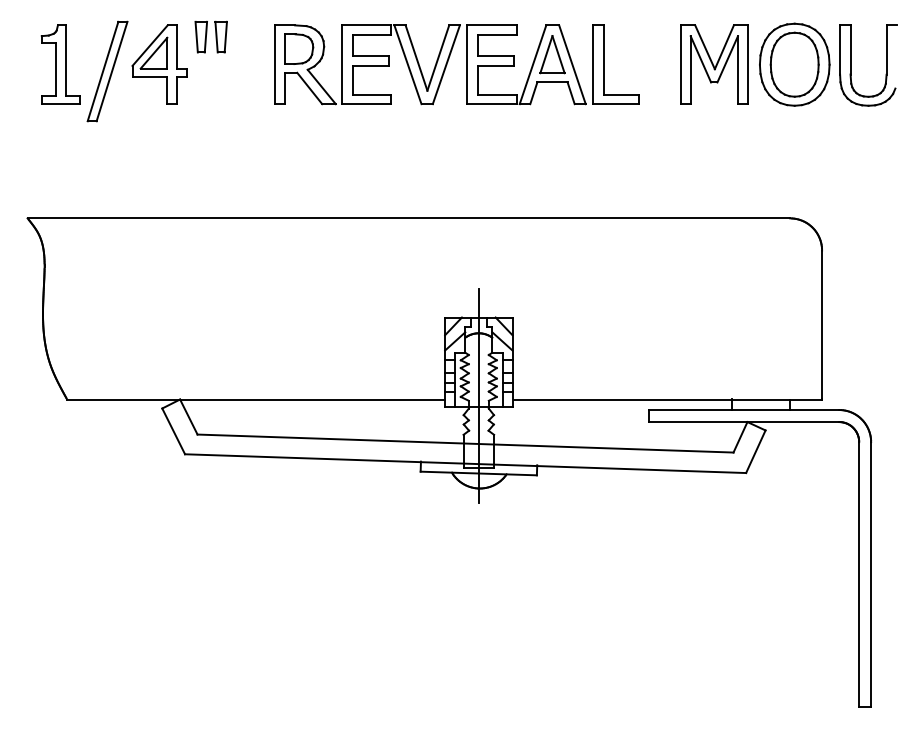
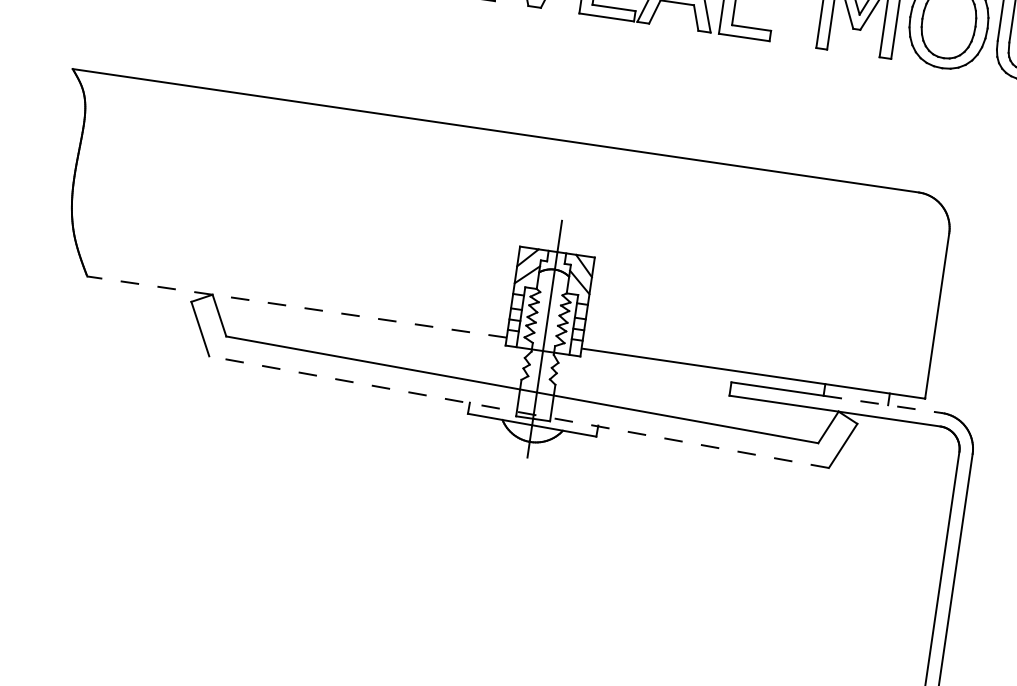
line: (256, 399) -> (297, 307), solid -> dashed
line: (785, 410) -> (882, 404), solid -> dashed
line: (465, 463) -> (519, 411), solid -> dashed

